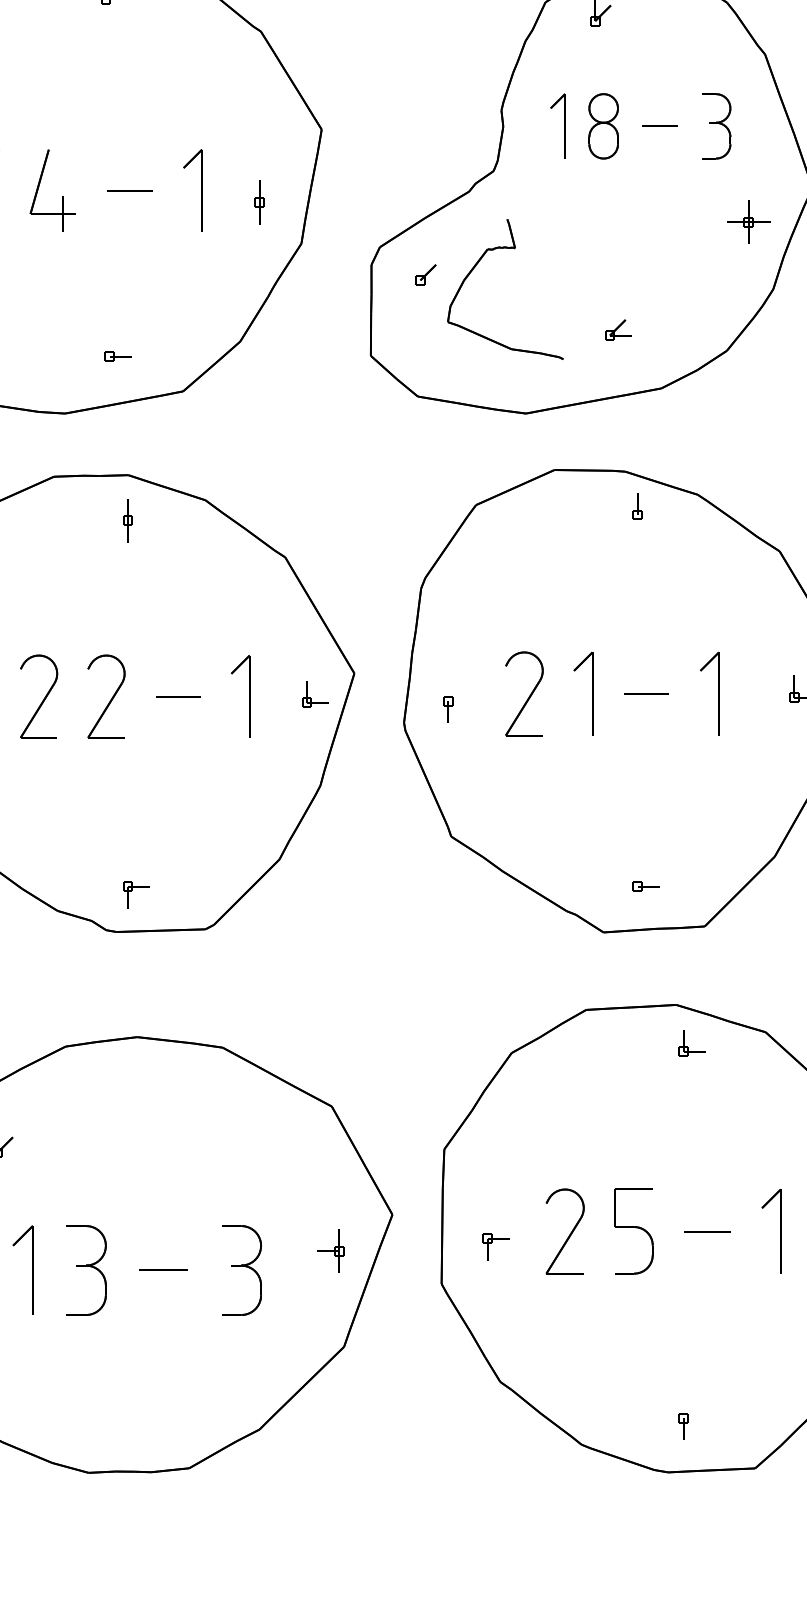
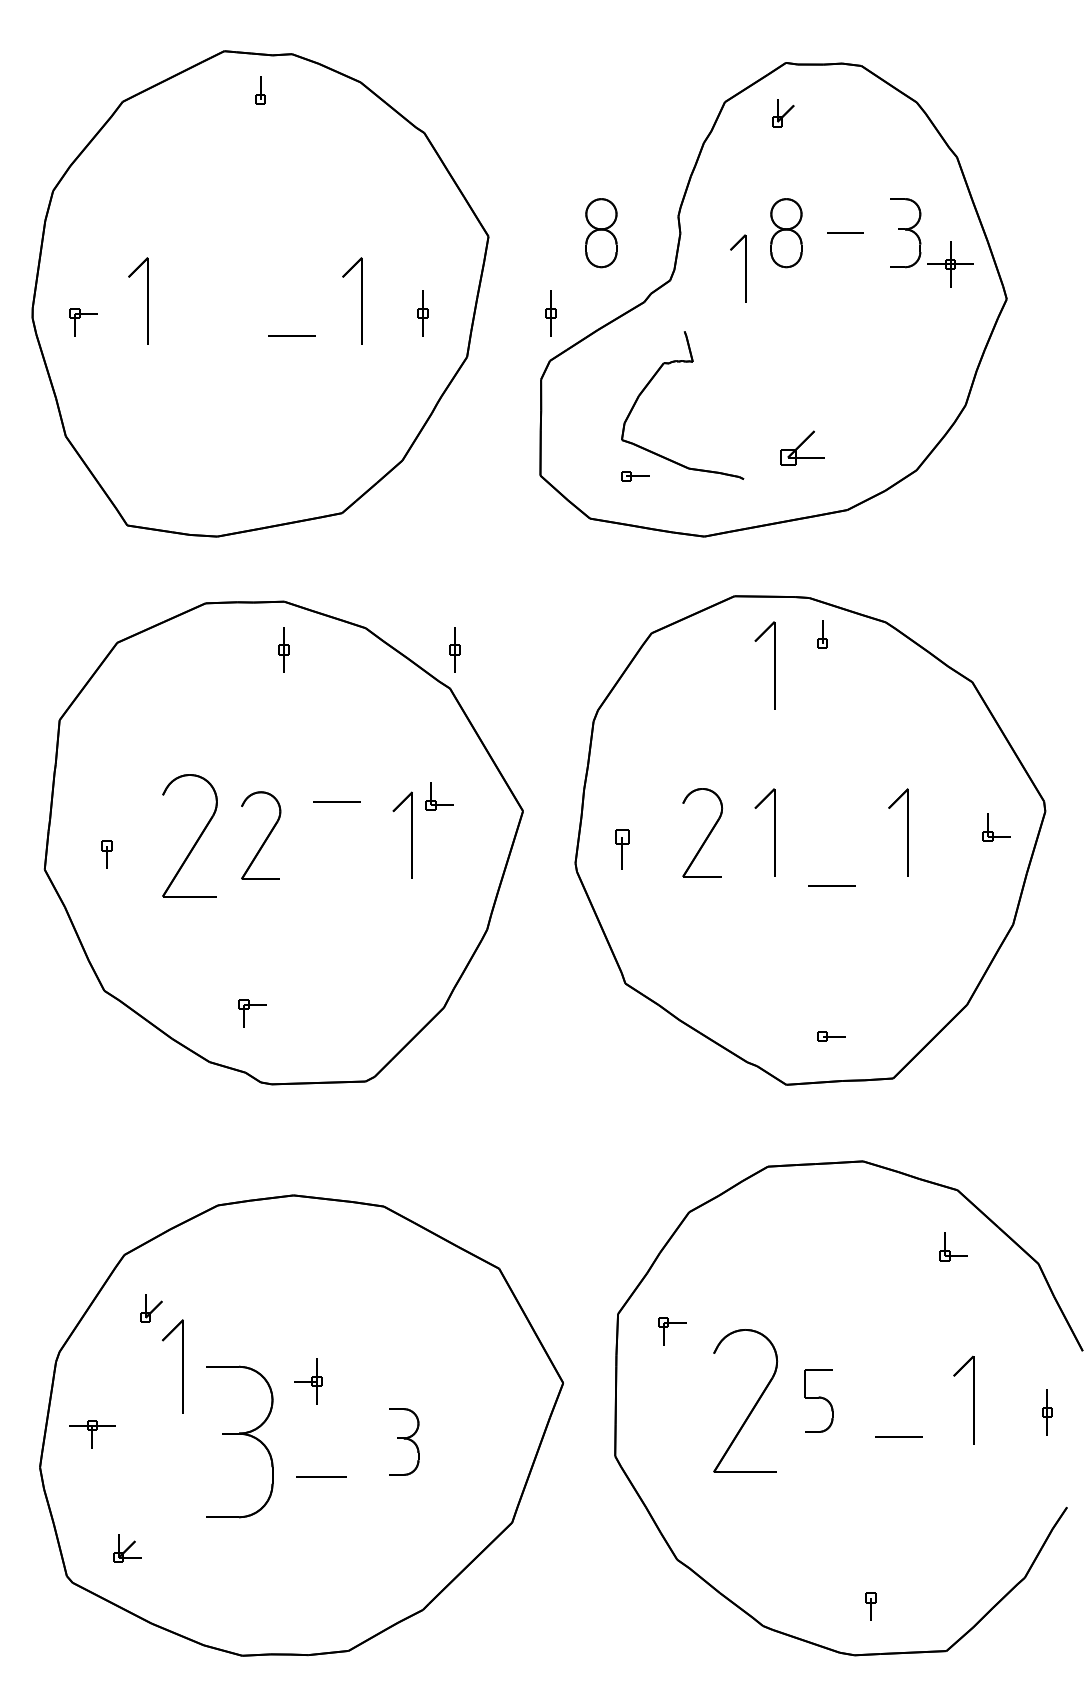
part: (564, 125) -> (745, 268), moved
part: (428, 126) -> (601, 233), added
line: (129, 190) -> (291, 335), moved
part: (62, 195) -> (214, 306), removed
part: (380, 202) -> (550, 313), added
part: (748, 222) -> (950, 264), moved
part: (425, 274) -> (598, 389), removed
part: (617, 330) -> (801, 448), size x1.6
part: (118, 356) -> (635, 476), moved
part: (289, 520) -> (454, 649), added
part: (592, 535) -> (774, 665), added
line: (646, 693) -> (831, 885), moved
part: (315, 694) -> (439, 796), moved
part: (38, 696) -> (189, 835), size x1.4
line: (177, 696) -> (336, 801), moved
part: (448, 709) -> (622, 849), size x1.4
part: (136, 895) -> (252, 1013), moved
part: (691, 1042) -> (953, 1246), moved
part: (564, 1231) -> (745, 1400), size x1.6
part: (634, 1231) -> (818, 1400), size x0.7
line: (706, 1231) -> (898, 1436), moved
part: (492, 1242) -> (668, 1326), moved
part: (331, 1251) -> (308, 1381), moved
part: (32, 1270) -> (182, 1366), moved
part: (86, 1270) -> (240, 1441), size x1.6
line: (163, 1270) -> (321, 1476), moved
part: (242, 1270) -> (404, 1441), size x0.7

